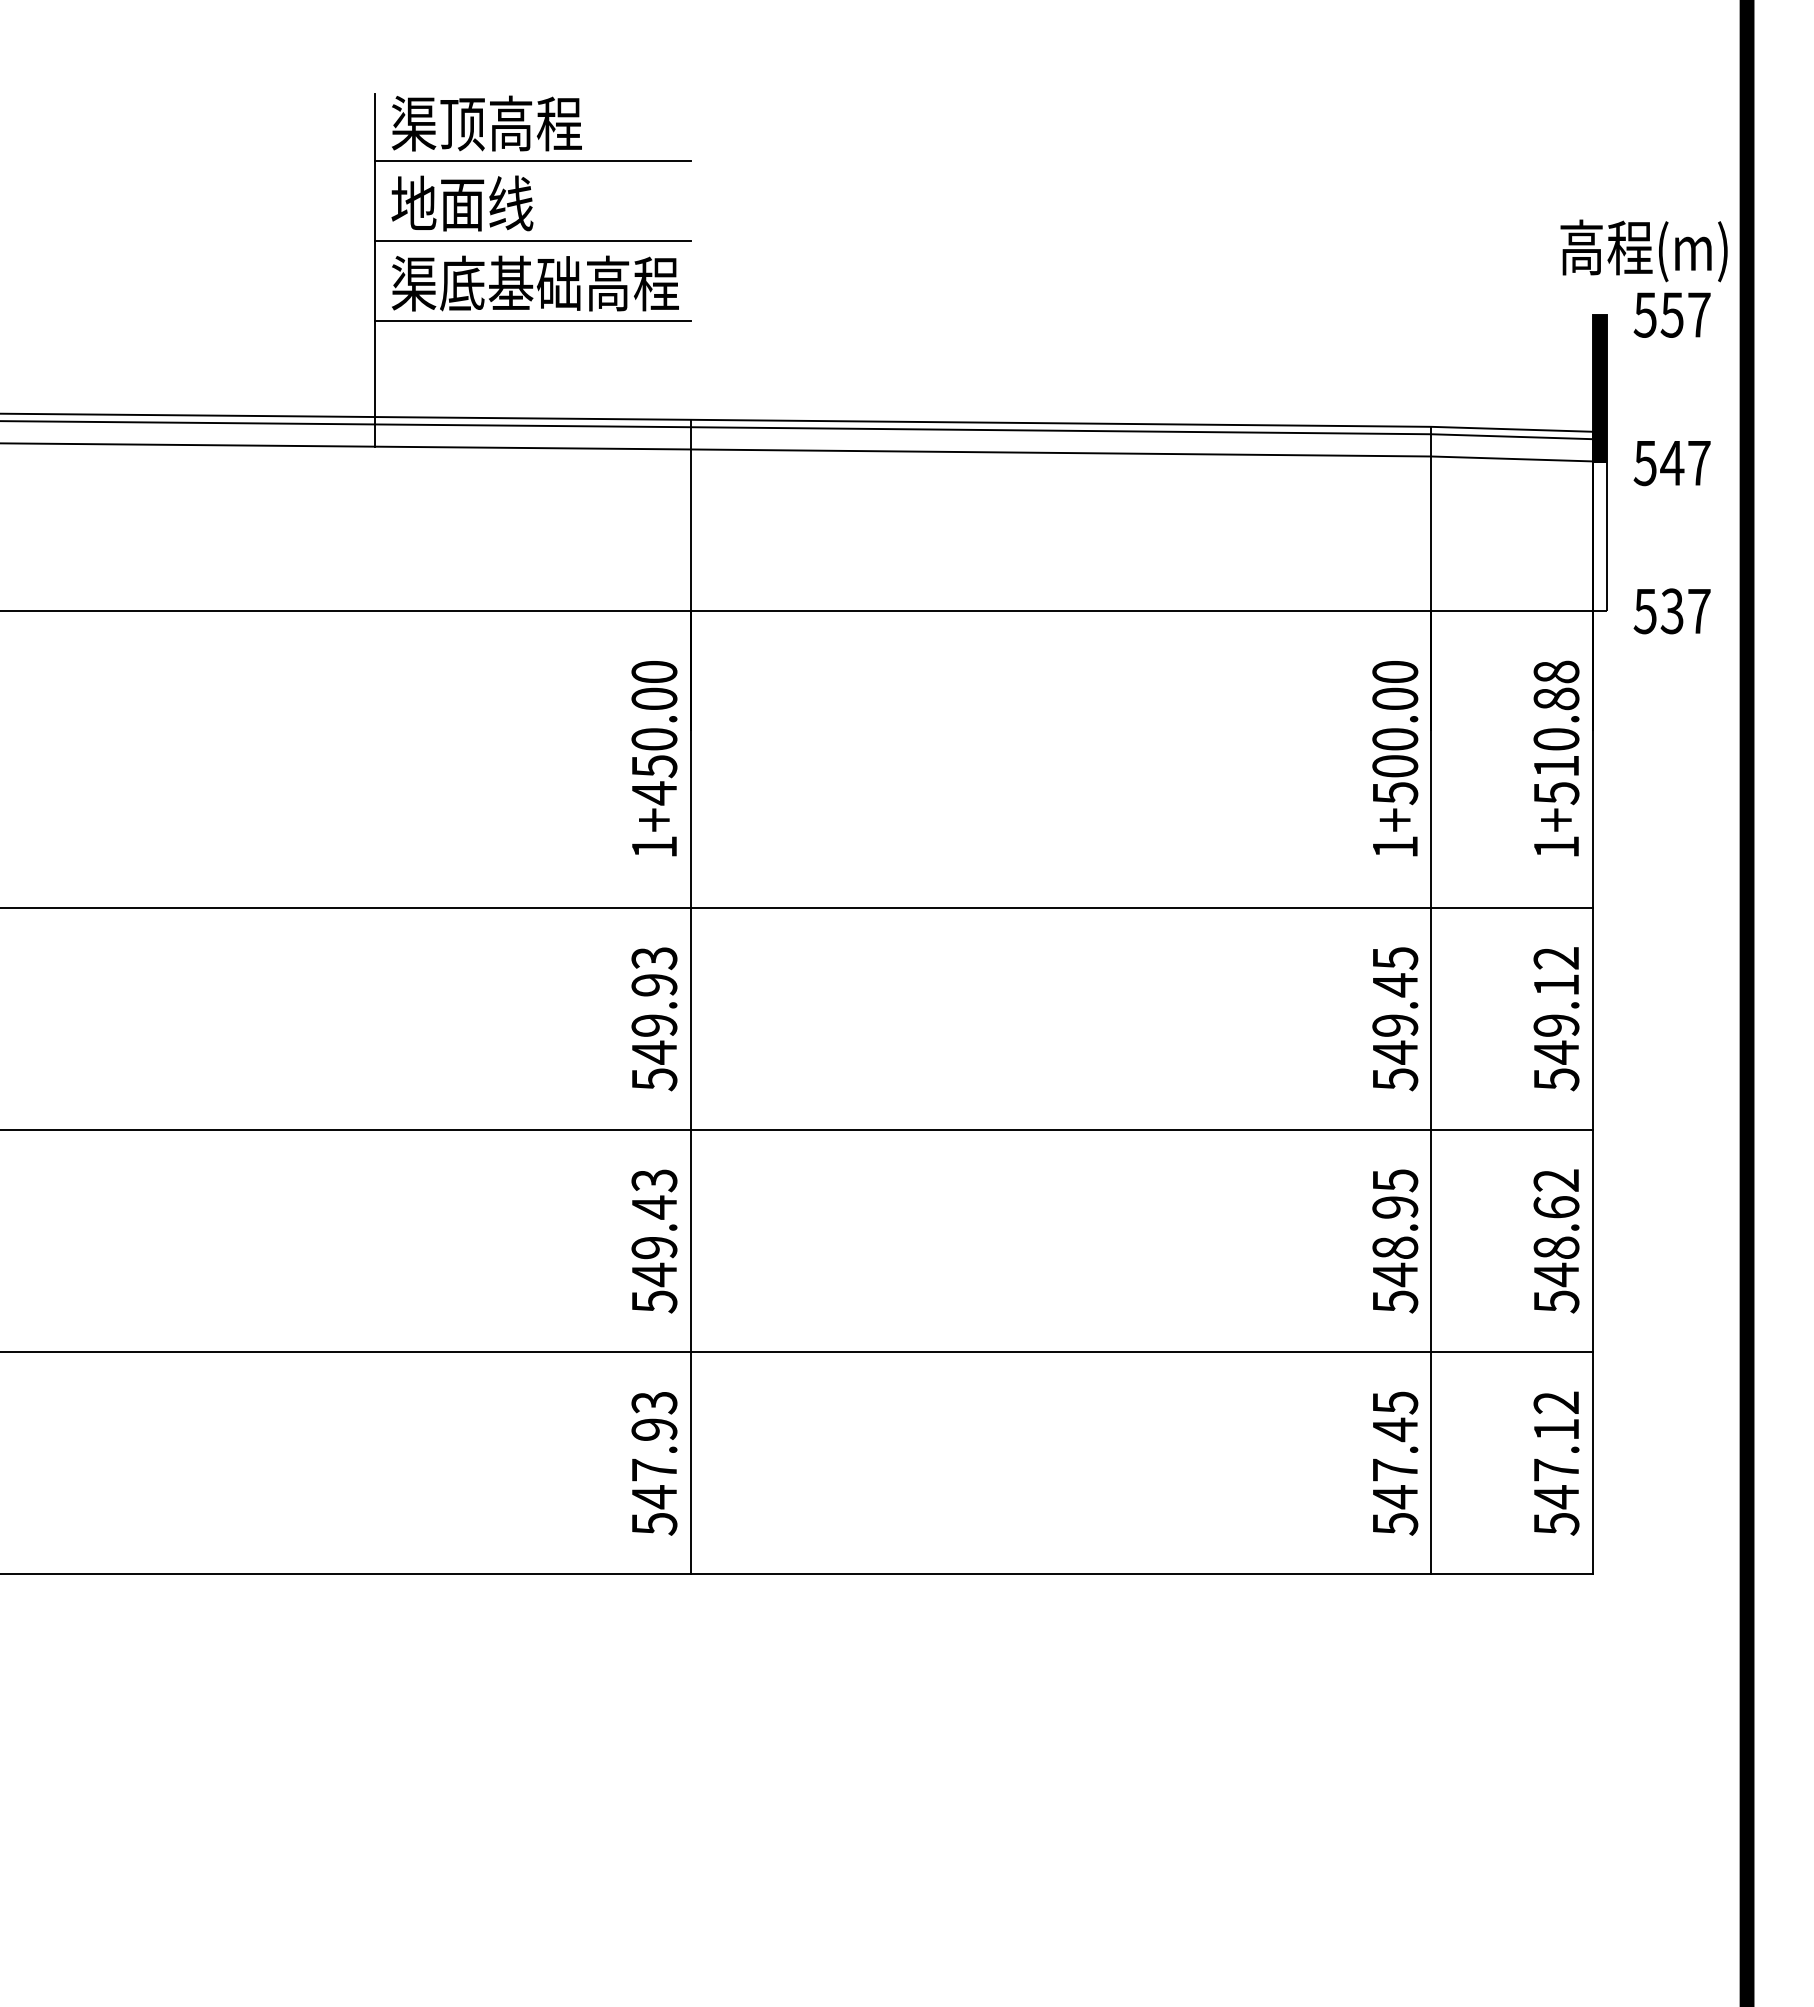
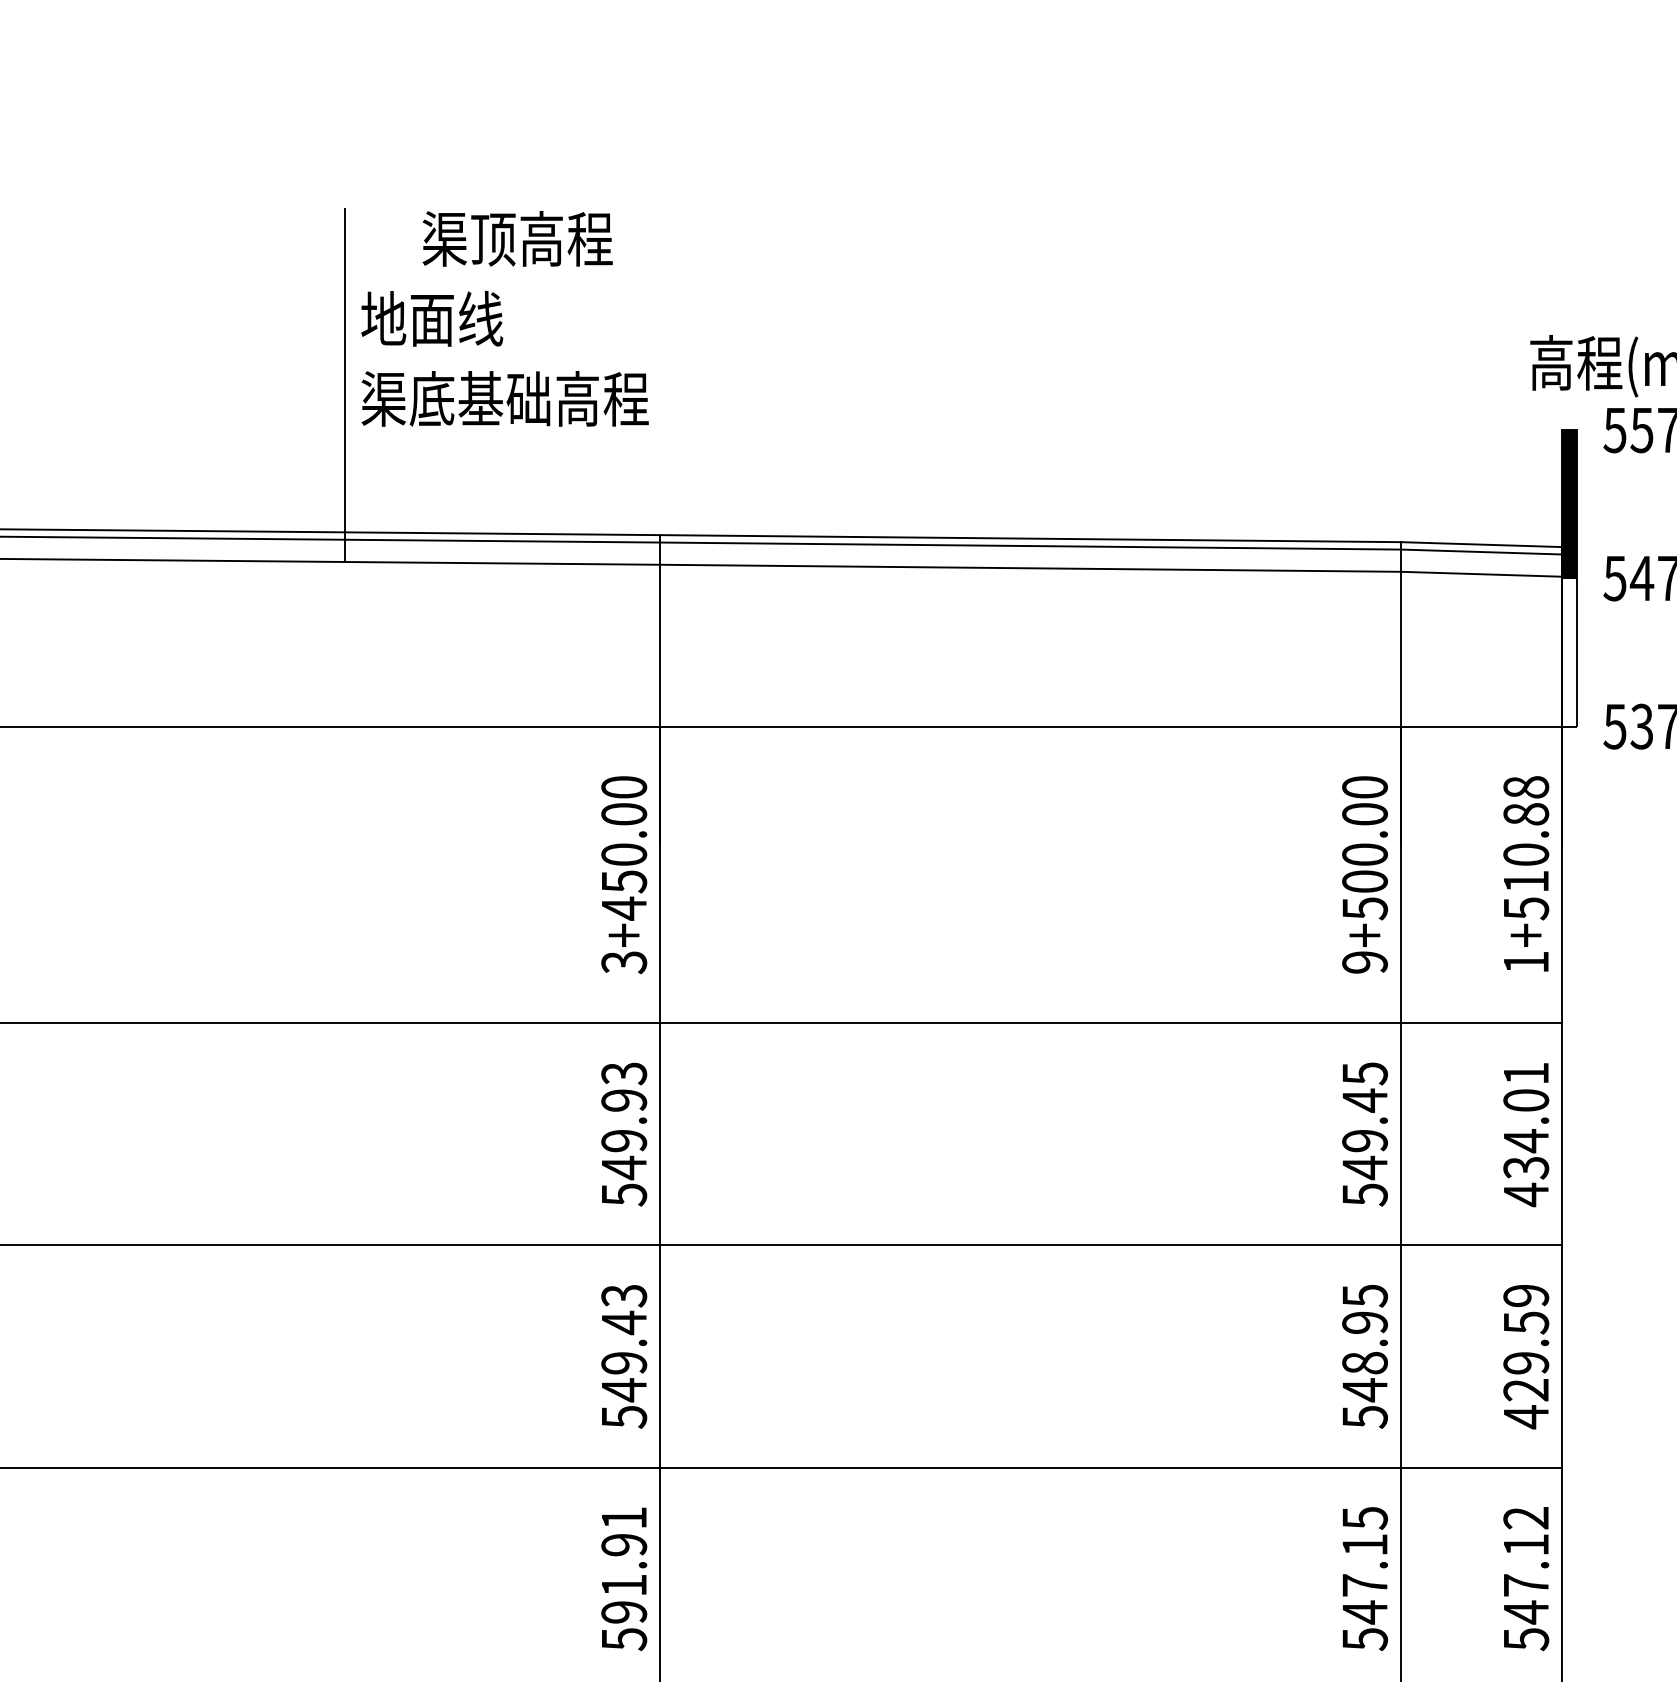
text: (486, 123) -> (517, 238), moved
line: (532, 160) -> (502, 275), removed
line: (532, 240) -> (502, 355), removed
line: (532, 320) -> (502, 435), removed
text: (654, 847) -> (624, 962), 1+450.00 -> 3+450.00
text: (1395, 847) -> (1365, 962), 1+500.00 -> 9+500.00
text: (1556, 1019) -> (1526, 1134), 549.12 -> 434.01
text: (1556, 1241) -> (1526, 1356), 548.62 -> 429.59
text: (1395, 1429) -> (1365, 1544), 547.45 -> 547.15
text: (654, 1450) -> (624, 1565), 547.93 -> 591.91

